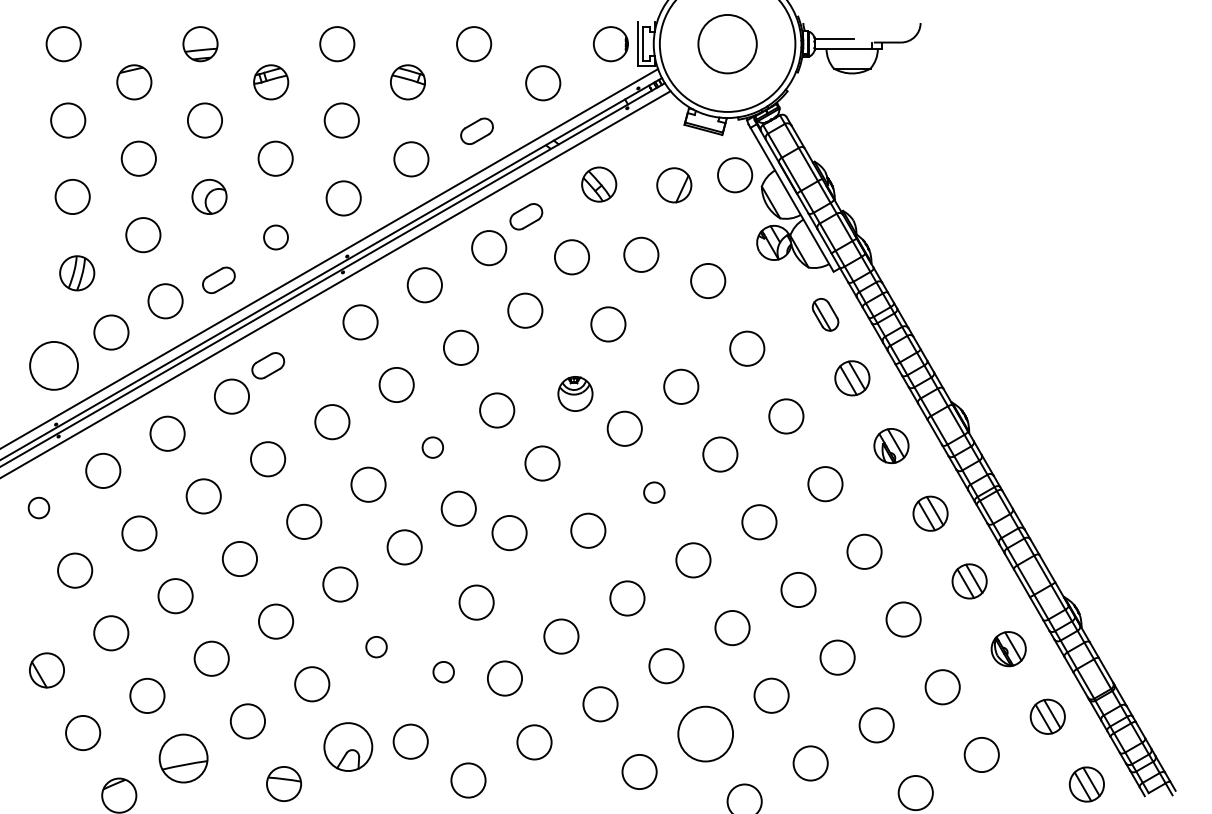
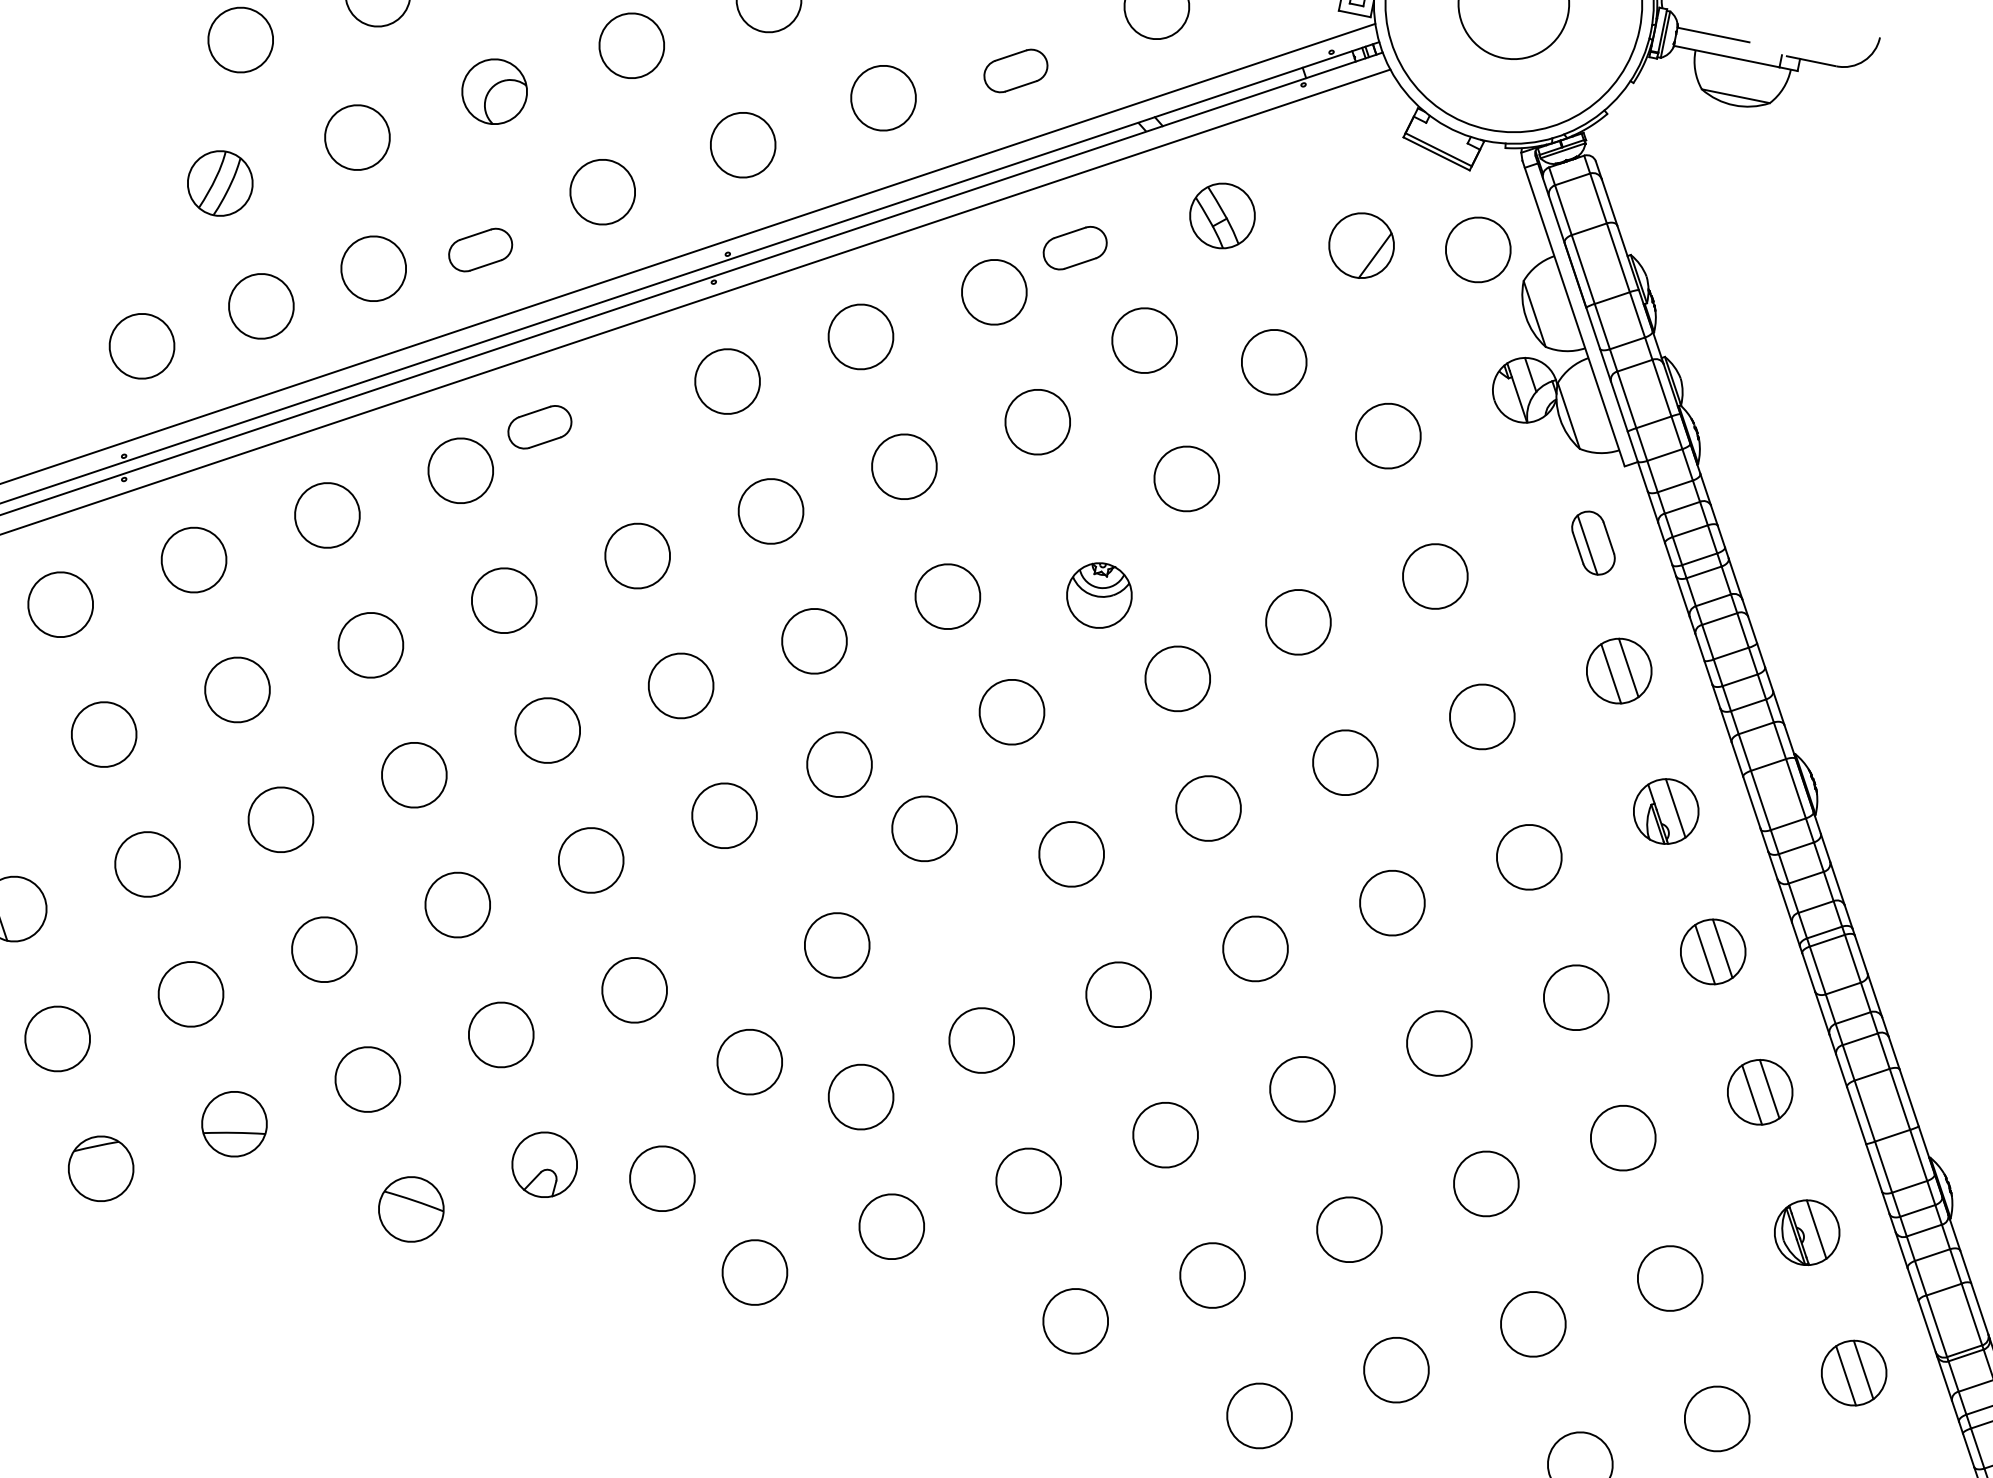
circle: (275, 237) -> (601, 191), size x1.43
circle: (53, 365) -> (141, 345), size x0.71
circle: (432, 447) -> (813, 640), size x1.67
circle: (654, 492) -> (1208, 808), size x1.67
circle: (38, 507) -> (59, 603), size x1.67
circle: (376, 647) -> (634, 990), size x1.67
circle: (443, 672) -> (749, 1062), size x1.67
circle: (705, 733) -> (1212, 1274), size x0.62
part: (348, 746) -> (545, 1164), size x0.71
part: (183, 758) -> (234, 1124), size x0.71

